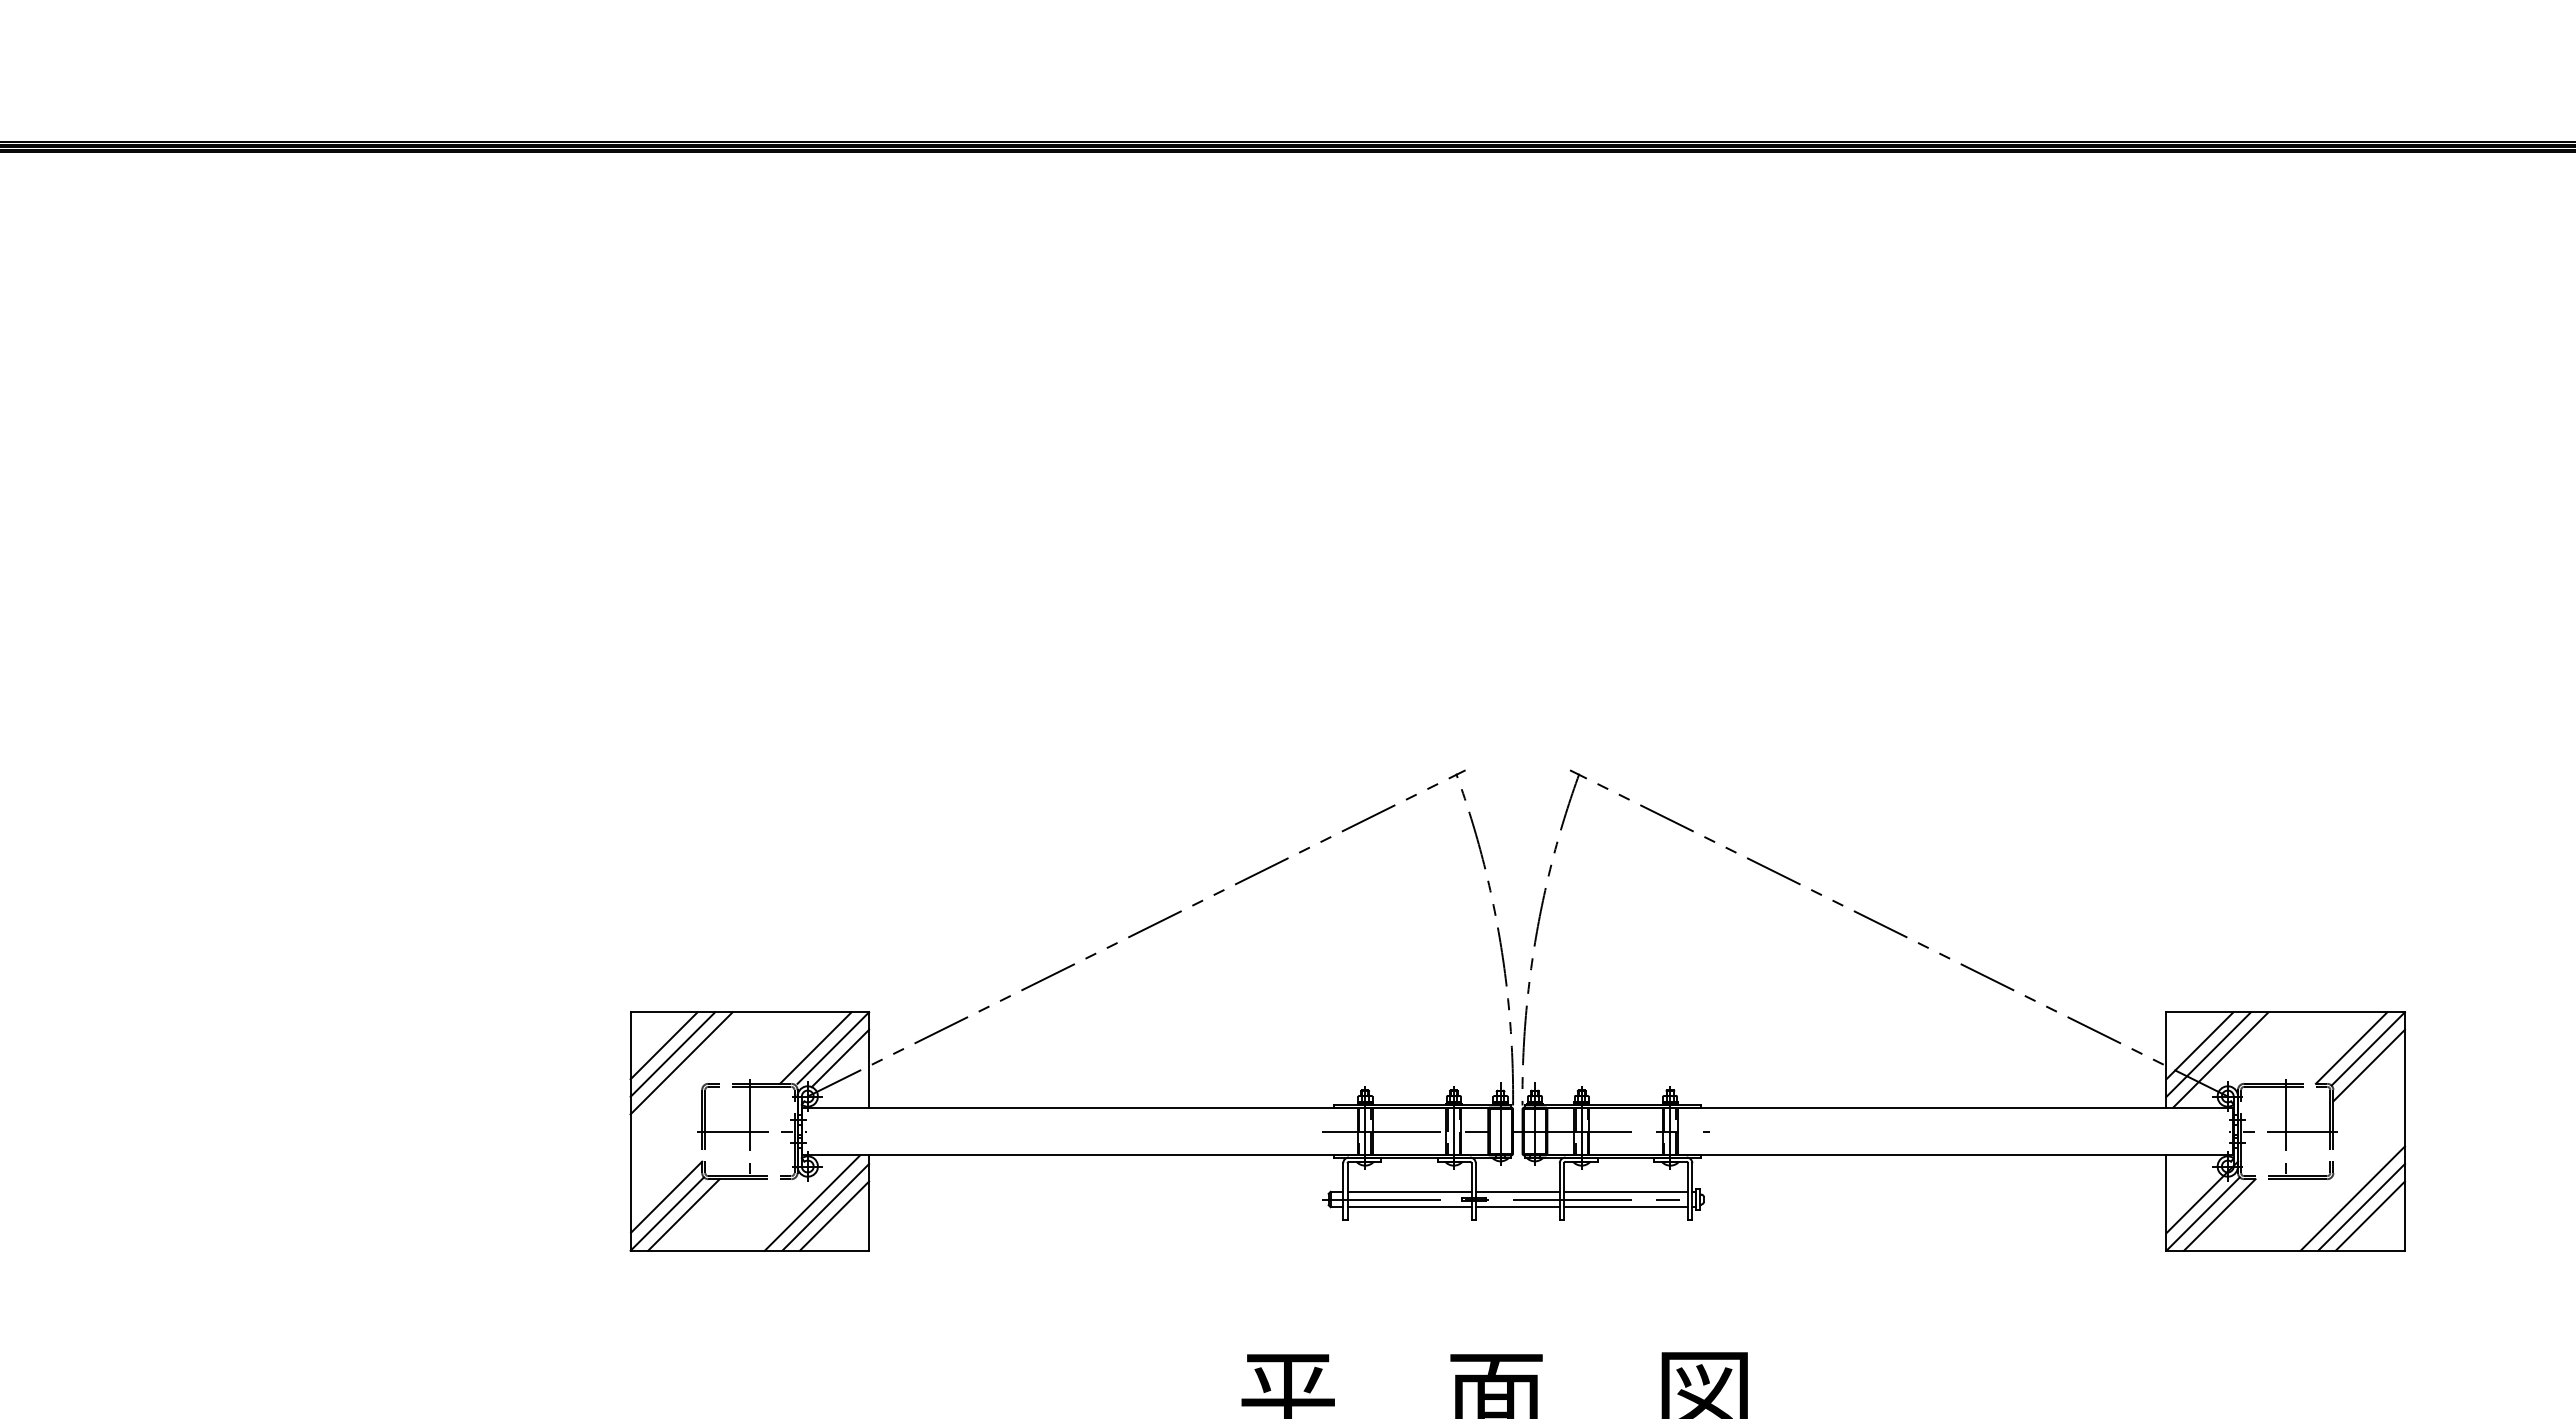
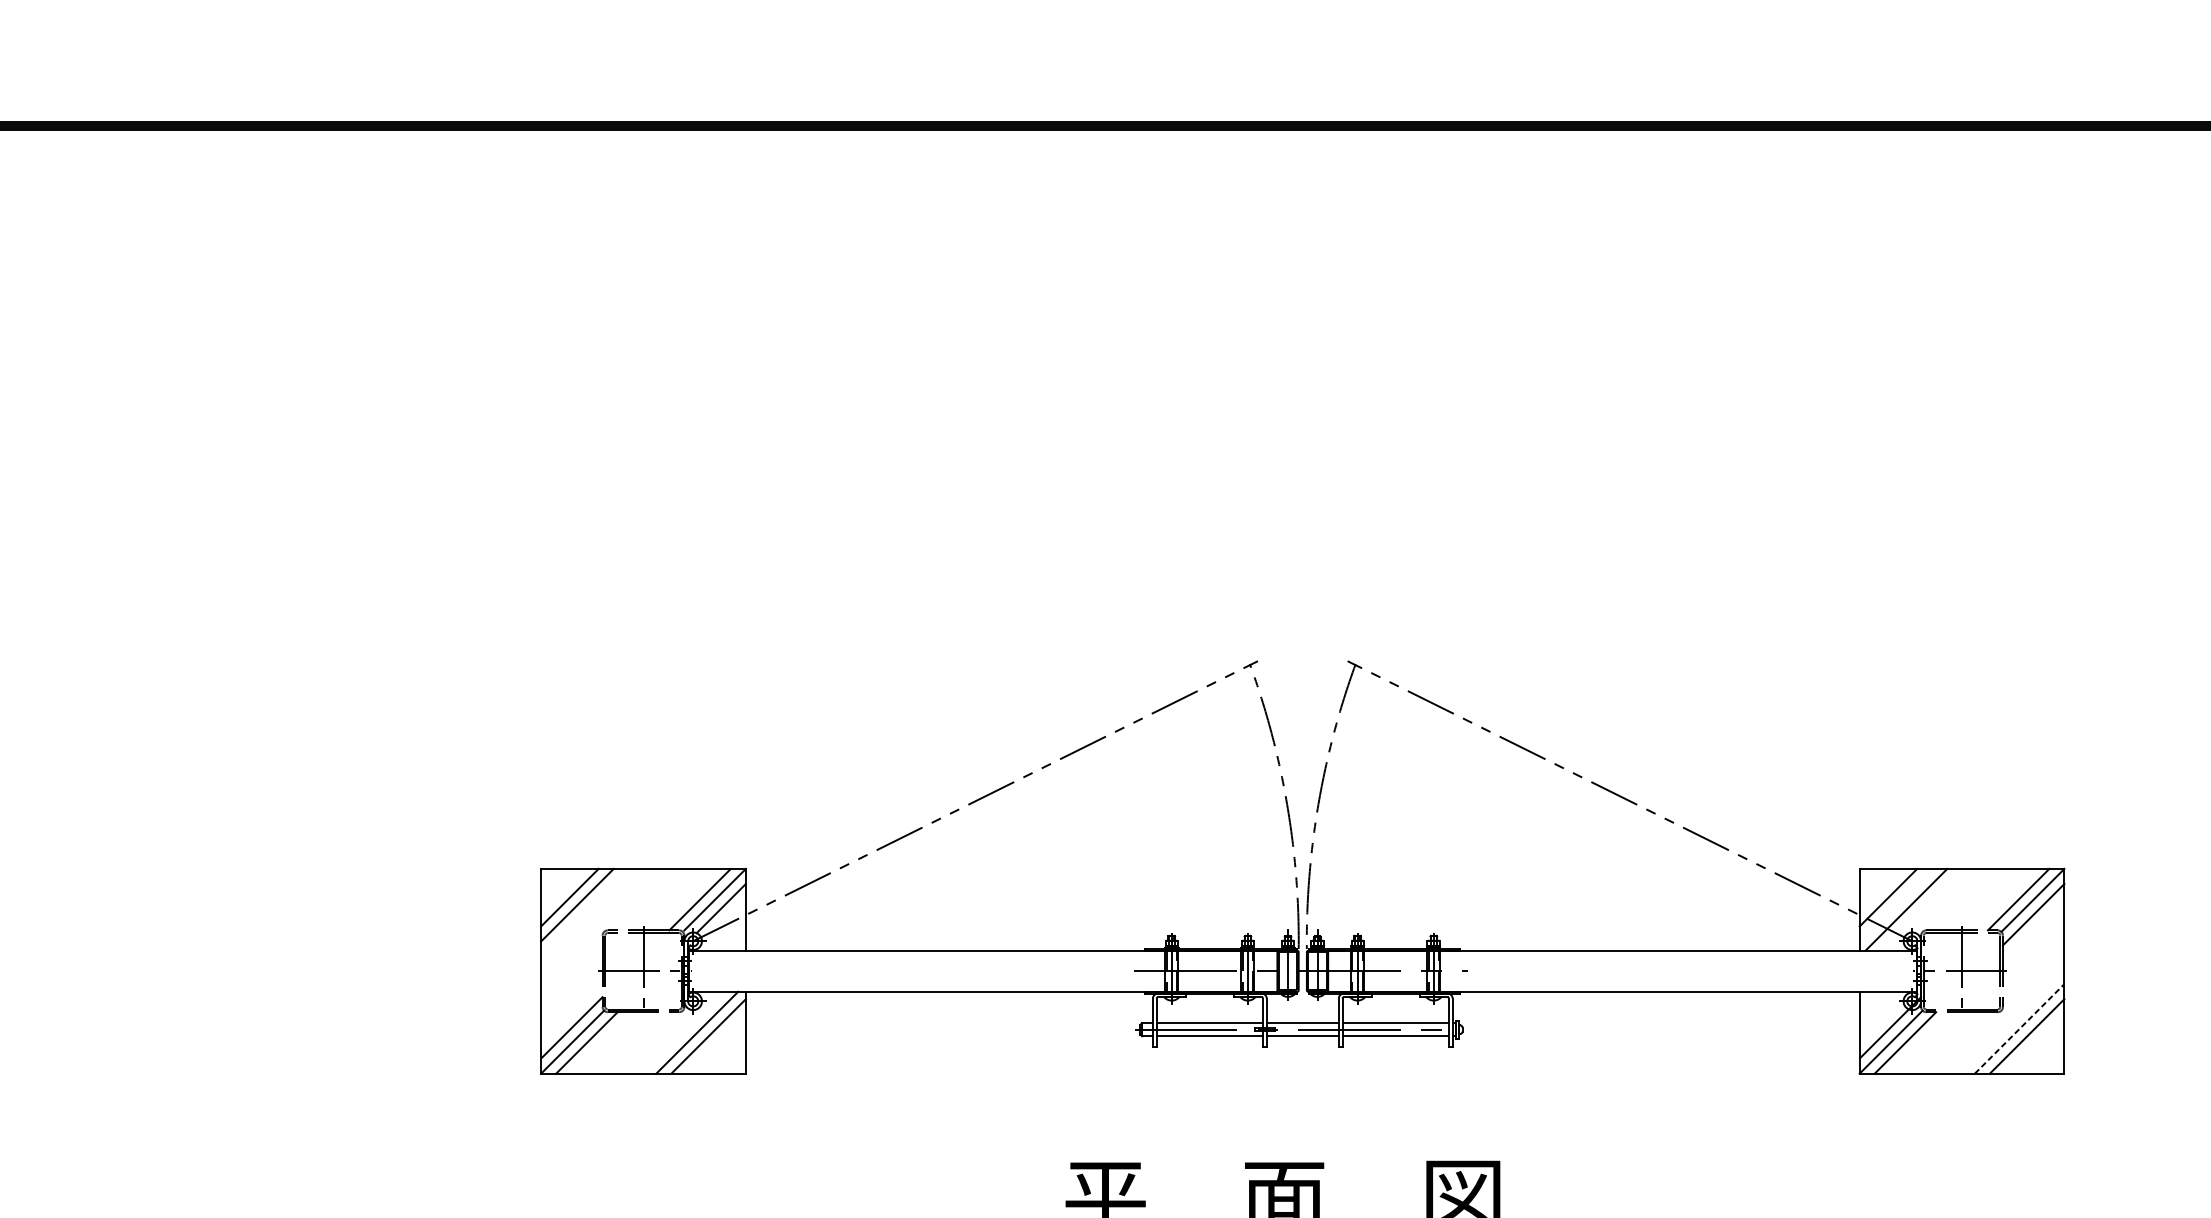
line: (2208, 1054) -> (1895, 905), removed
line: (681, 1063) -> (584, 912), removed
line: (2352, 1198) -> (2019, 1028), solid -> dashed
line: (834, 1215) -> (716, 1043), removed
line: (2369, 1215) -> (2033, 1043), removed

